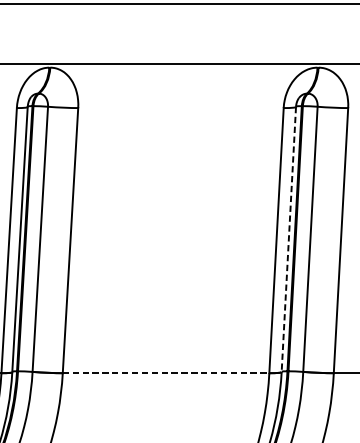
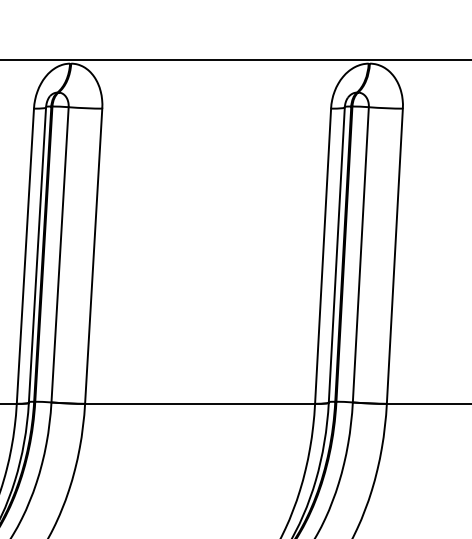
line: (288, 239) -> (336, 255), dashed -> solid
line: (166, 372) -> (200, 403), dashed -> solid

